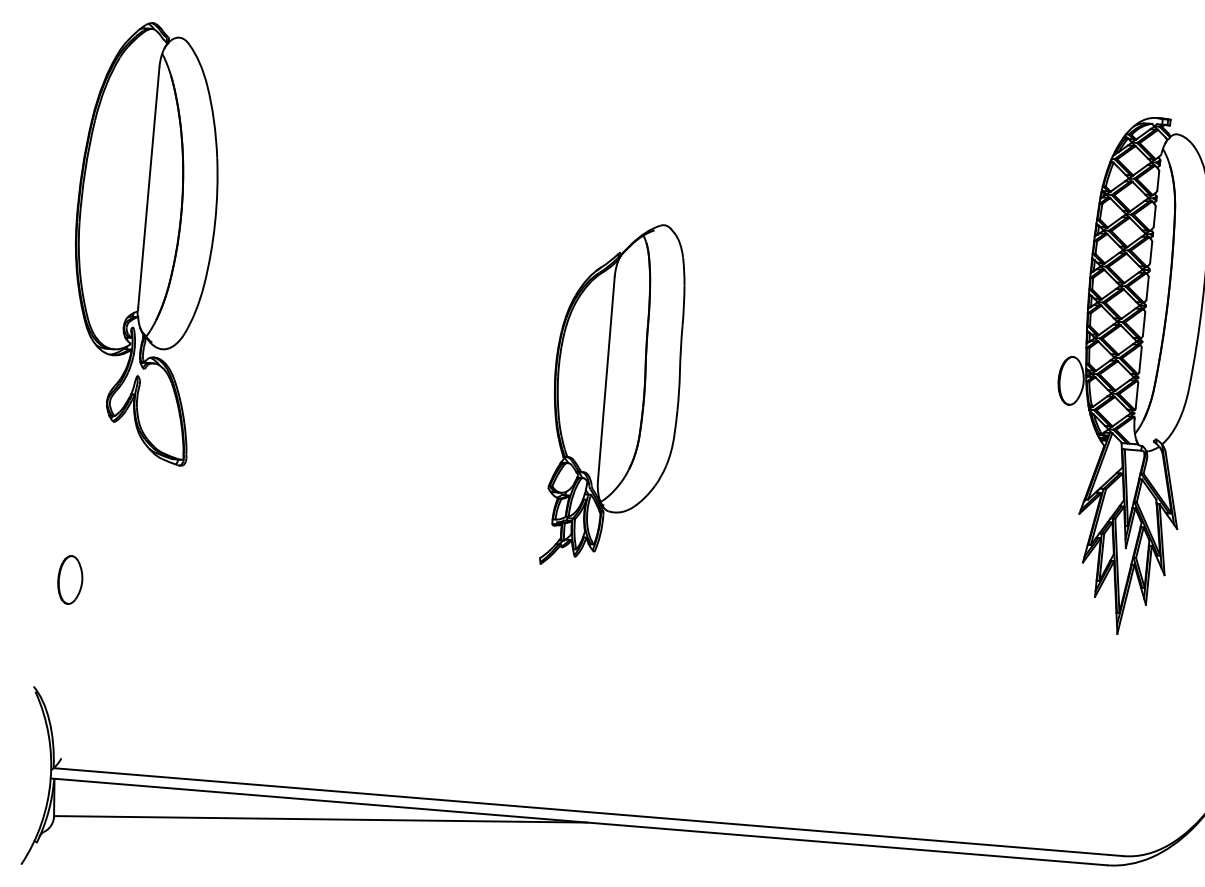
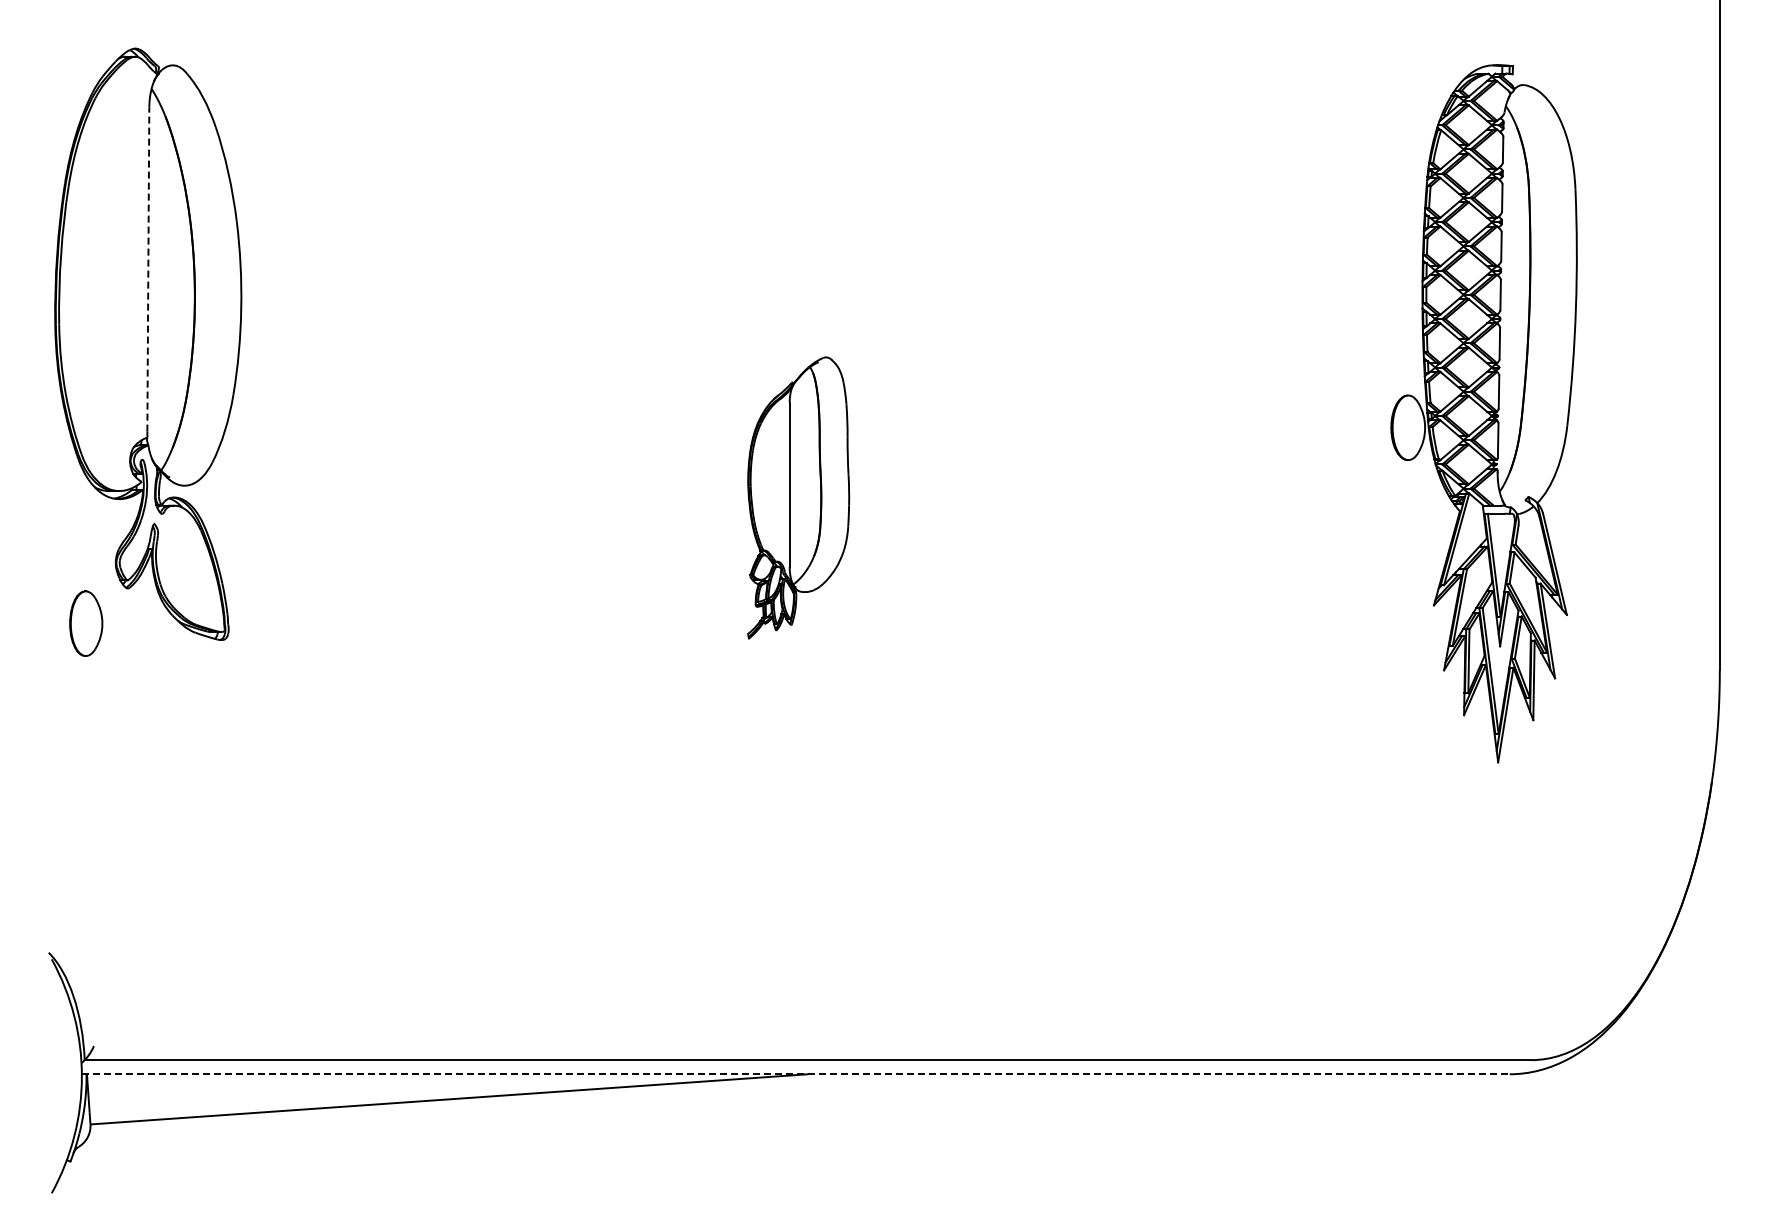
line: (148, 187) -> (148, 269), solid -> dashed
part: (615, 395) -> (798, 497), size x0.6
part: (70, 579) -> (86, 623), moved
line: (578, 822) -> (795, 1074), solid -> dashed

